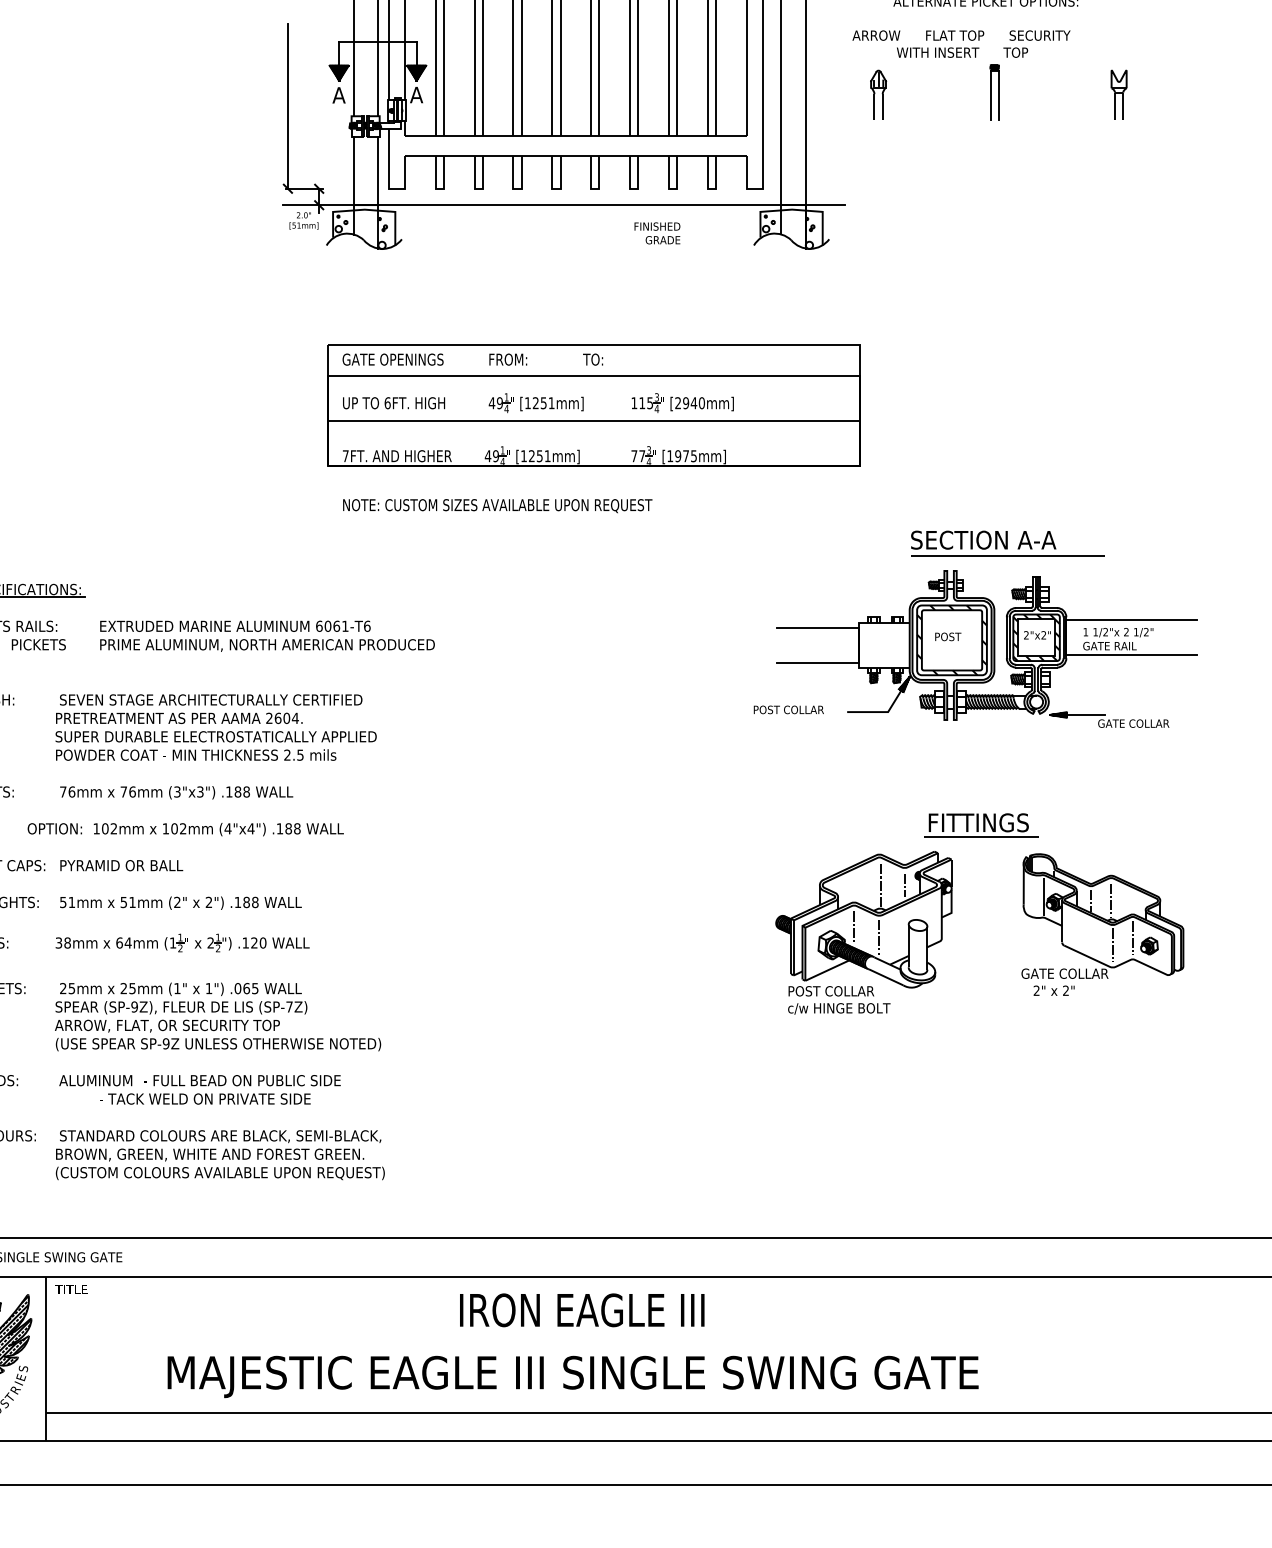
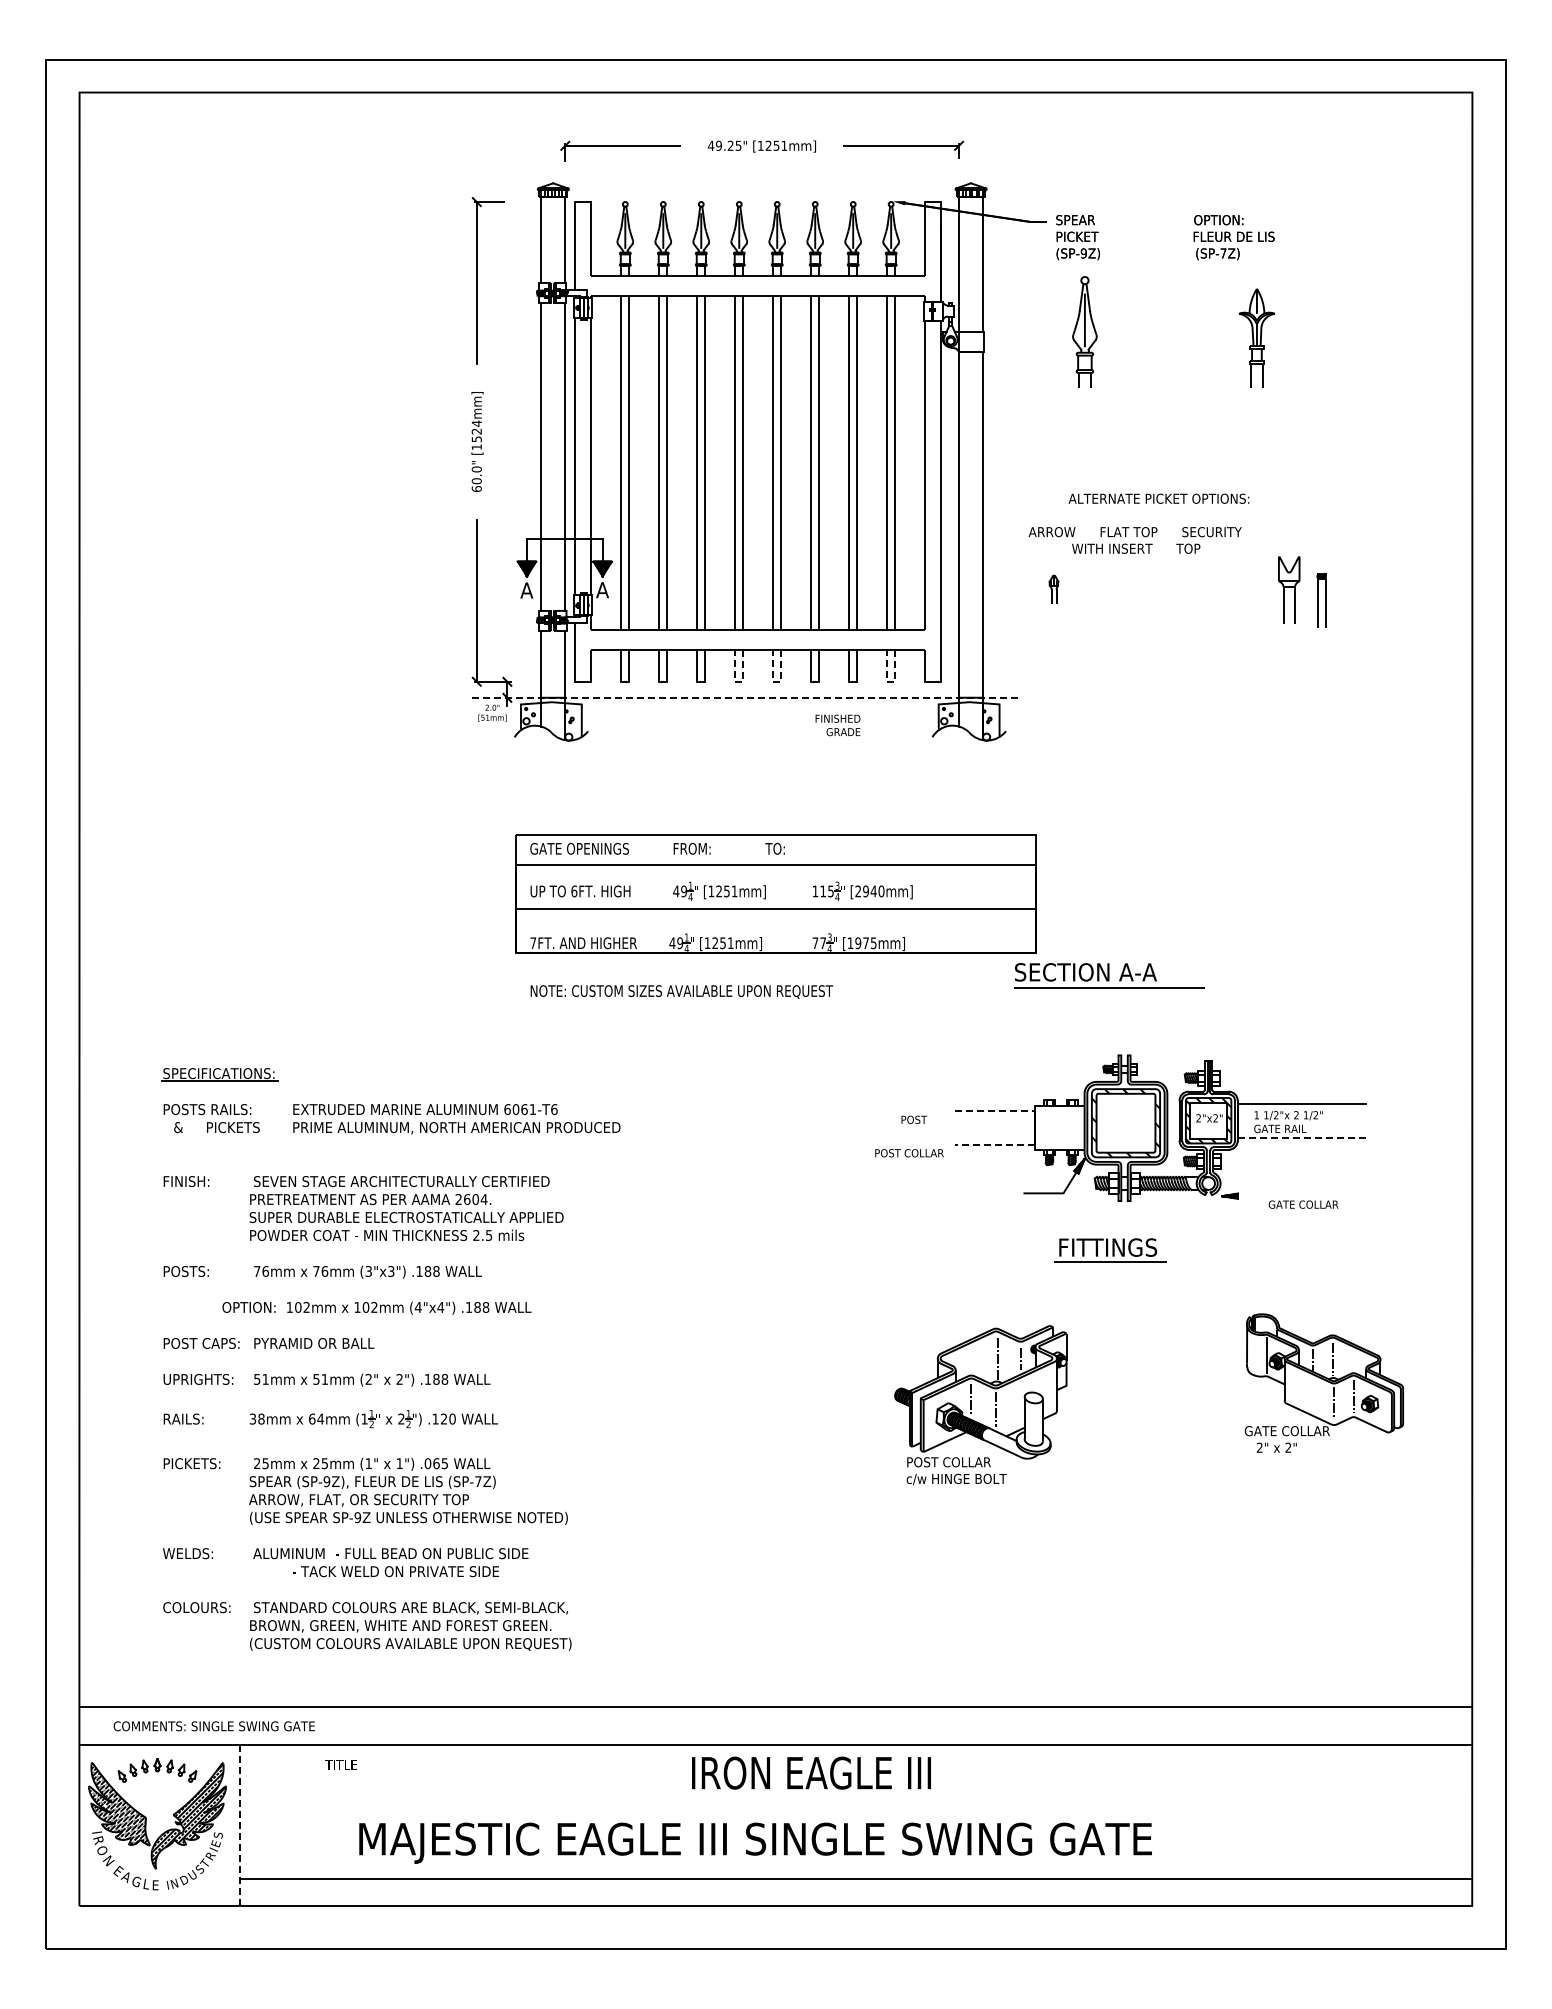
part: (994, 92) -> (1321, 600), moved
part: (877, 94) -> (1053, 589), size x0.6
part: (1119, 94) -> (1289, 589), size x1.4
line: (556, 188) -> (739, 681), solid -> dashed
line: (595, 188) -> (777, 681), solid -> dashed
line: (712, 188) -> (891, 681), solid -> dashed
line: (563, 204) -> (746, 697), solid -> dashed
part: (1007, 543) -> (1109, 975), moved
line: (818, 628) -> (995, 1111), solid -> dashed
text: (948, 636) -> (914, 1119), moved
line: (1131, 654) -> (1301, 1137), solid -> dashed
line: (818, 663) -> (995, 1145), solid -> dashed
text: (788, 710) -> (909, 1153), moved
line: (1085, 715) -> (1256, 1196), removed
part: (981, 825) -> (1110, 1250), moved
part: (1101, 923) -> (1323, 1382), moved
part: (863, 933) -> (980, 1405), moved
text: (70, 1289) -> (340, 1764), moved
text: (582, 1309) -> (811, 1772), moved
line: (46, 1359) -> (240, 1826), solid -> dashed

